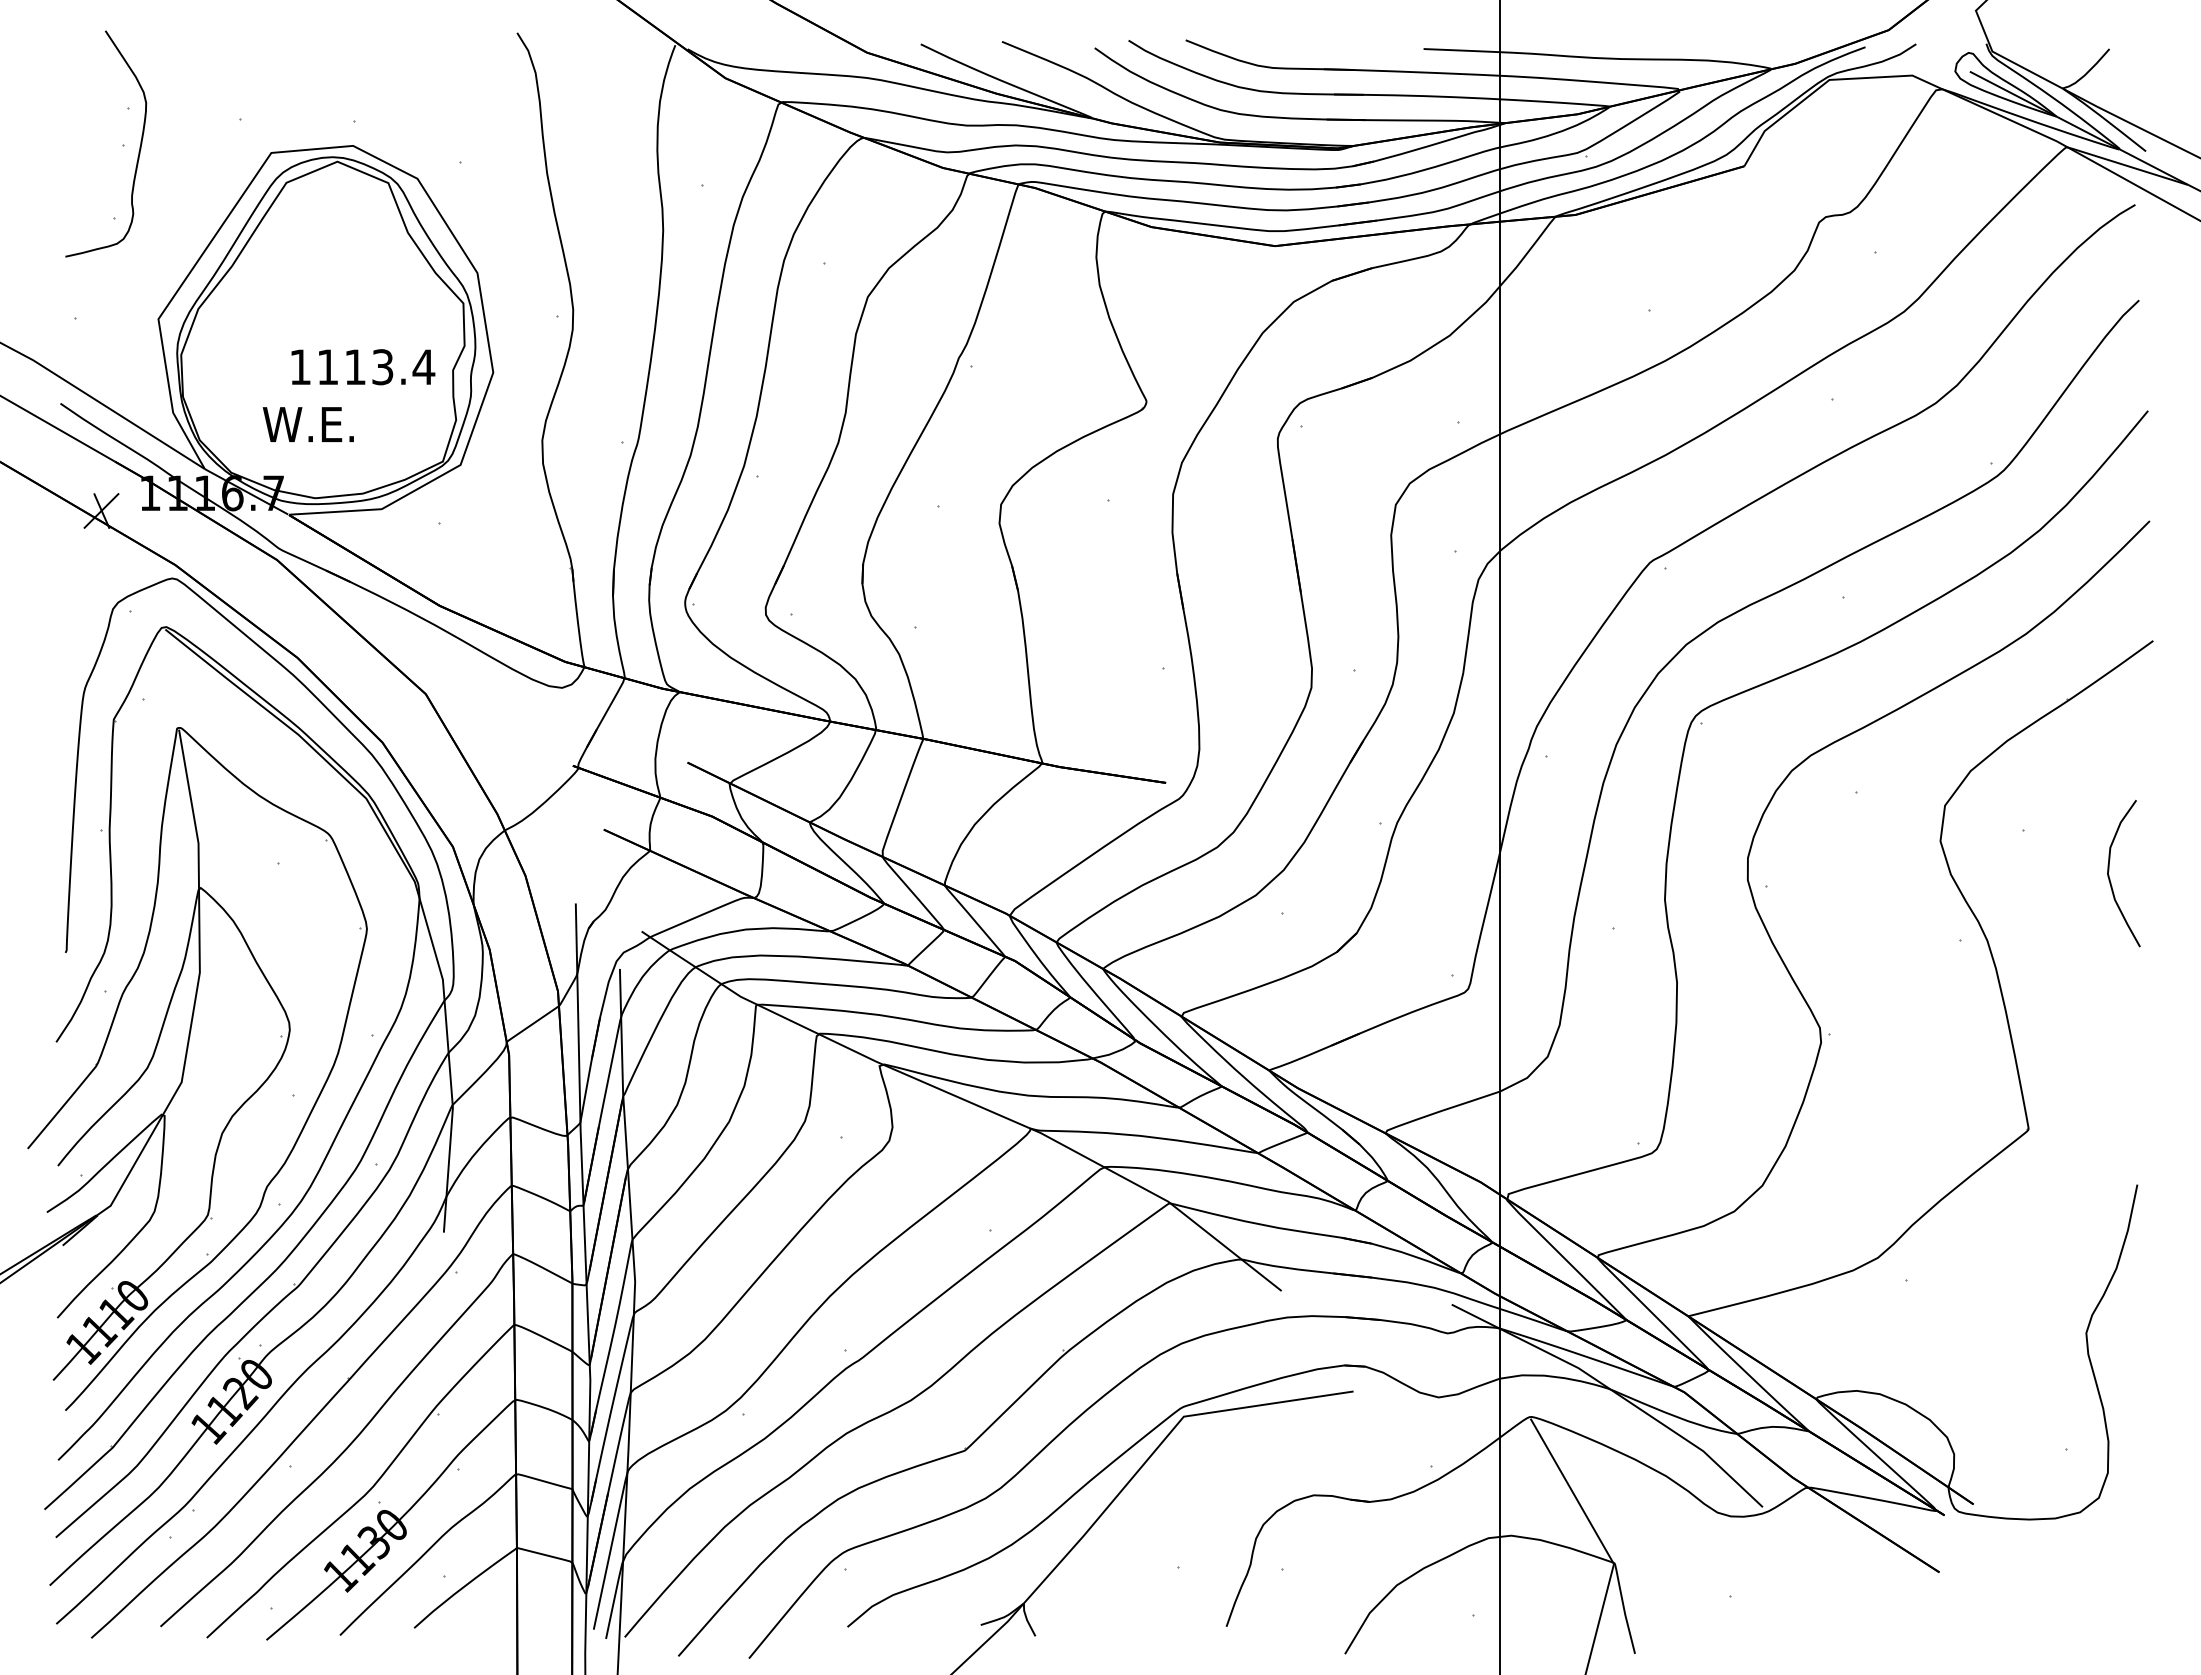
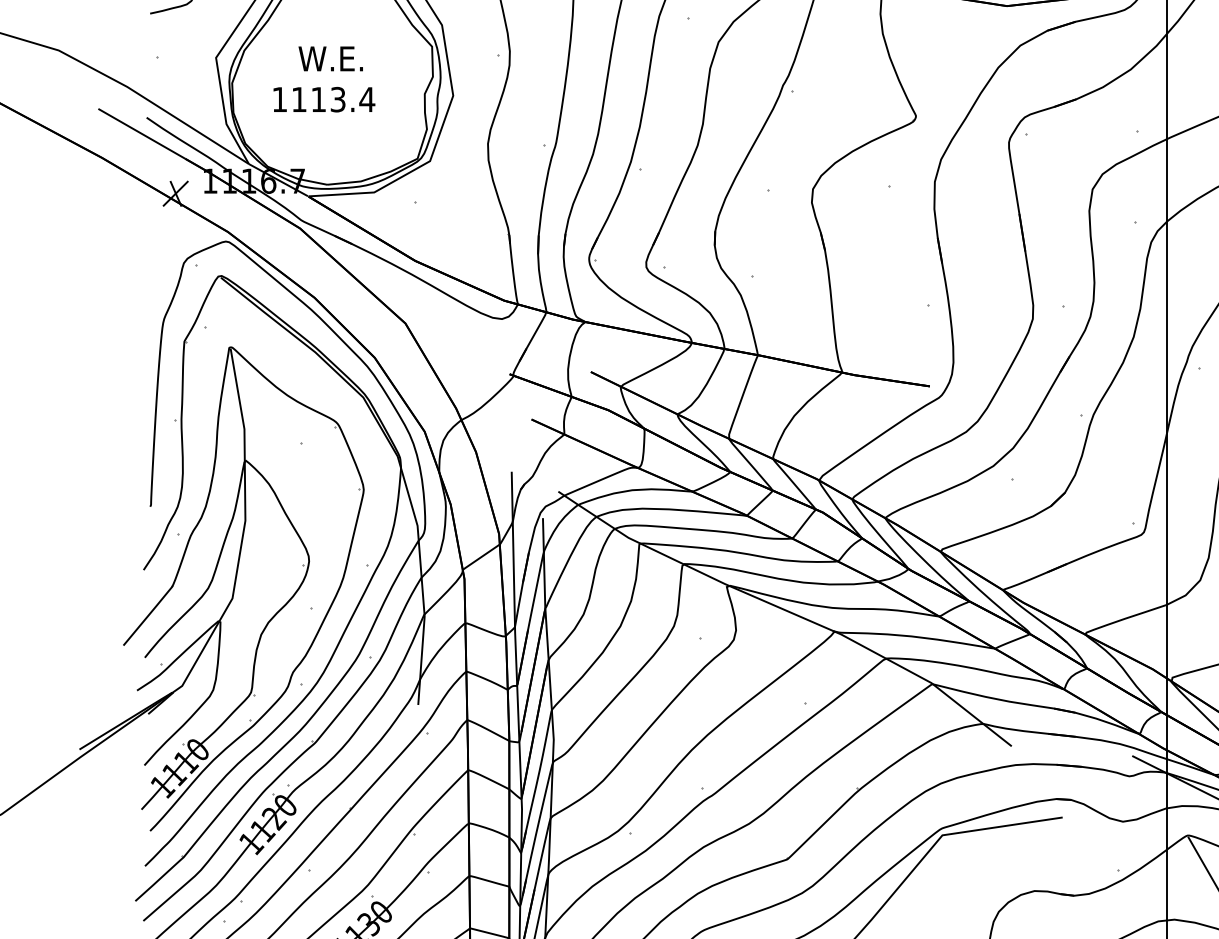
text: (363, 367) -> (324, 99), moved
text: (307, 424) -> (330, 58), moved

